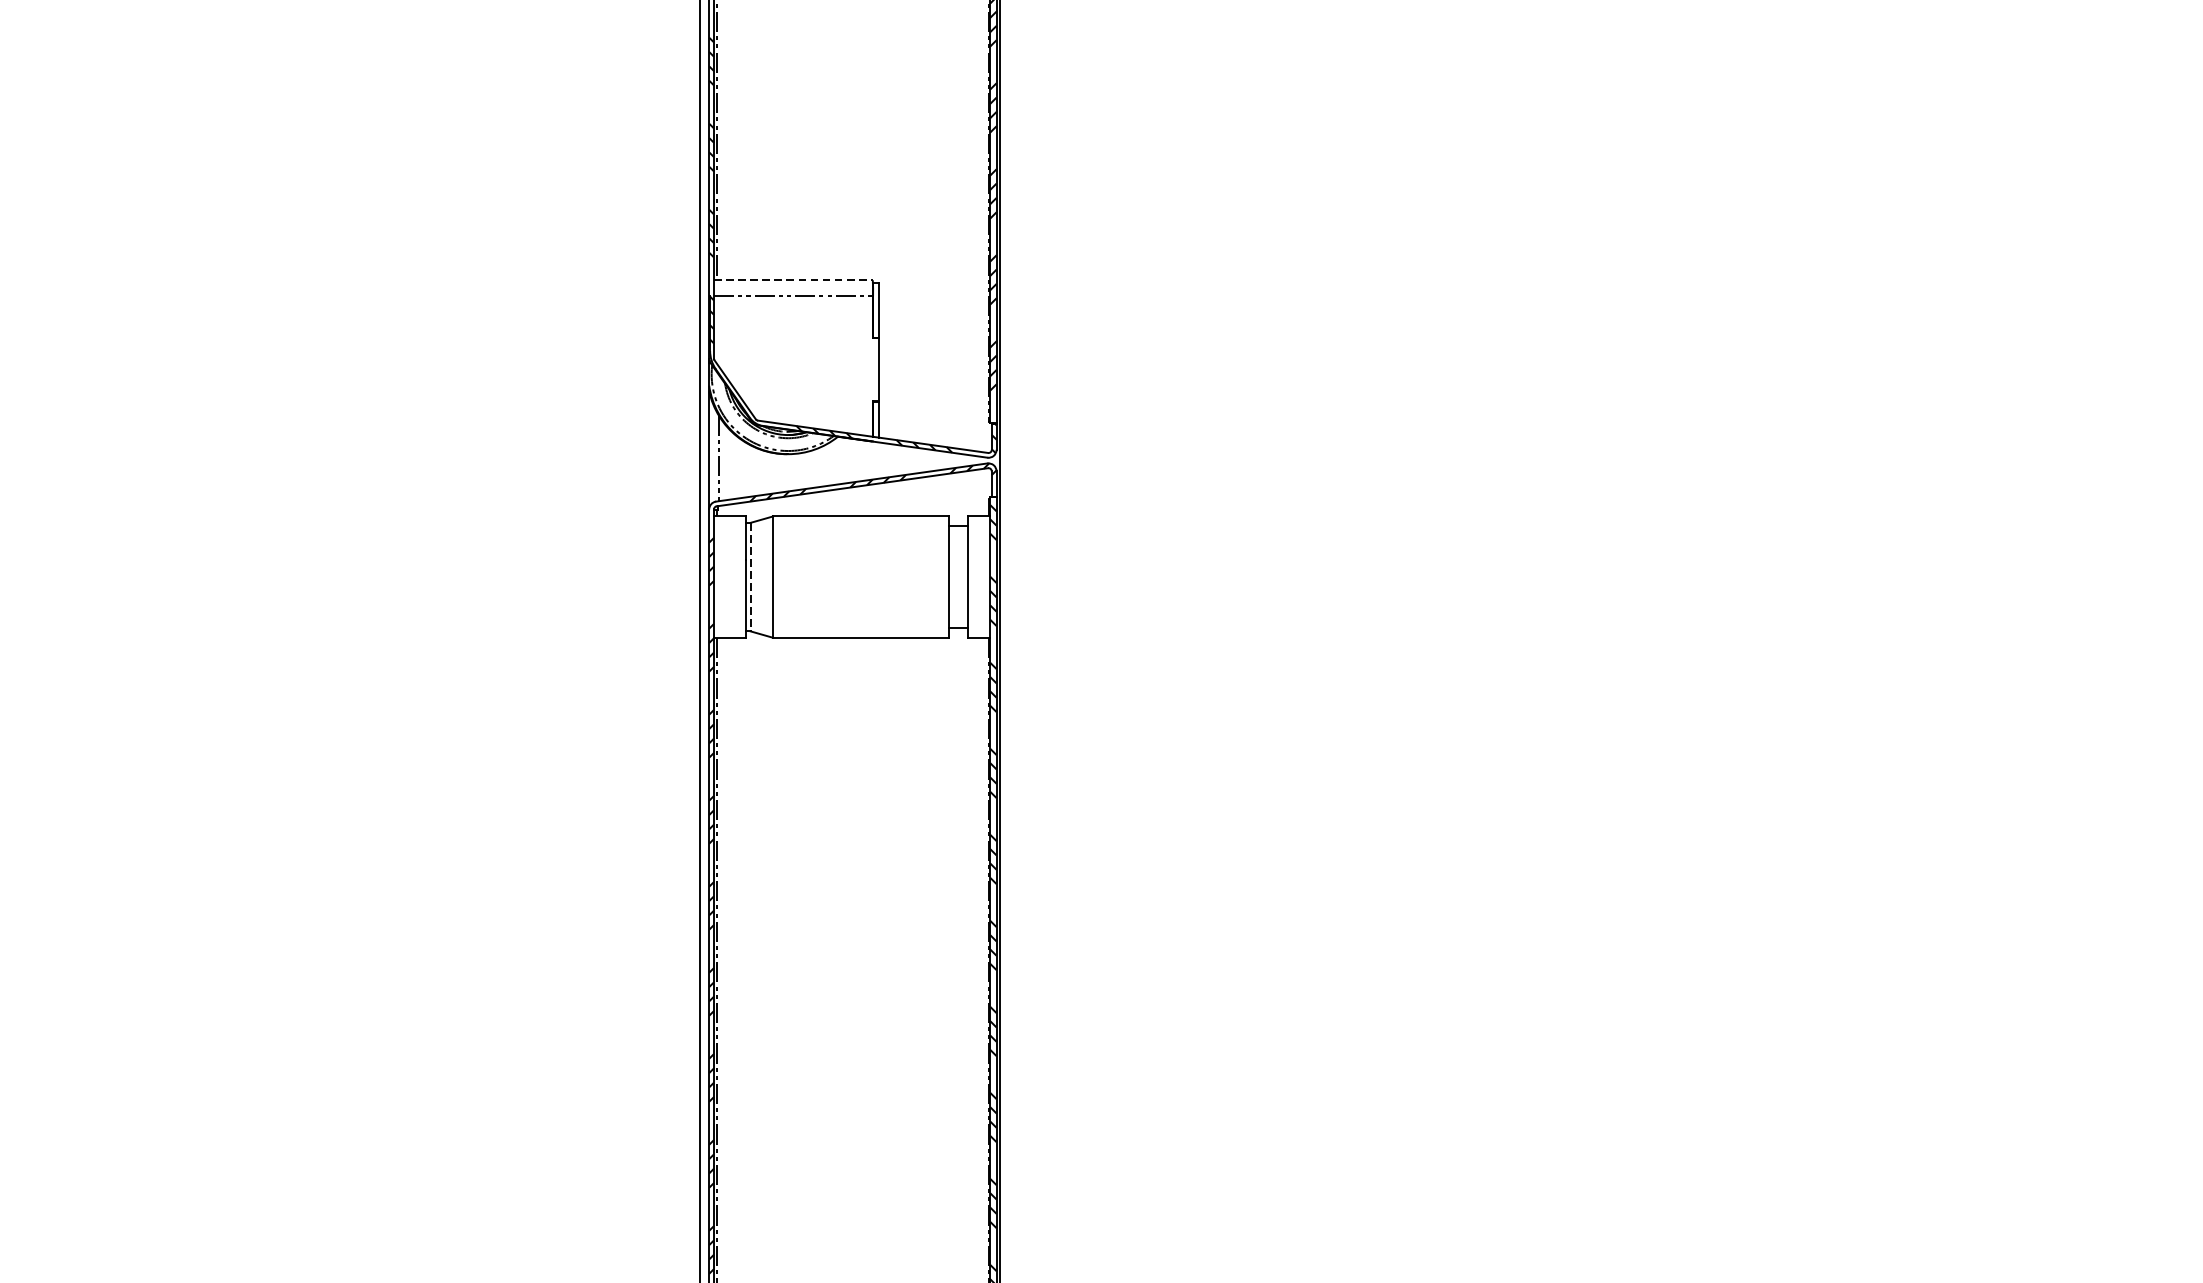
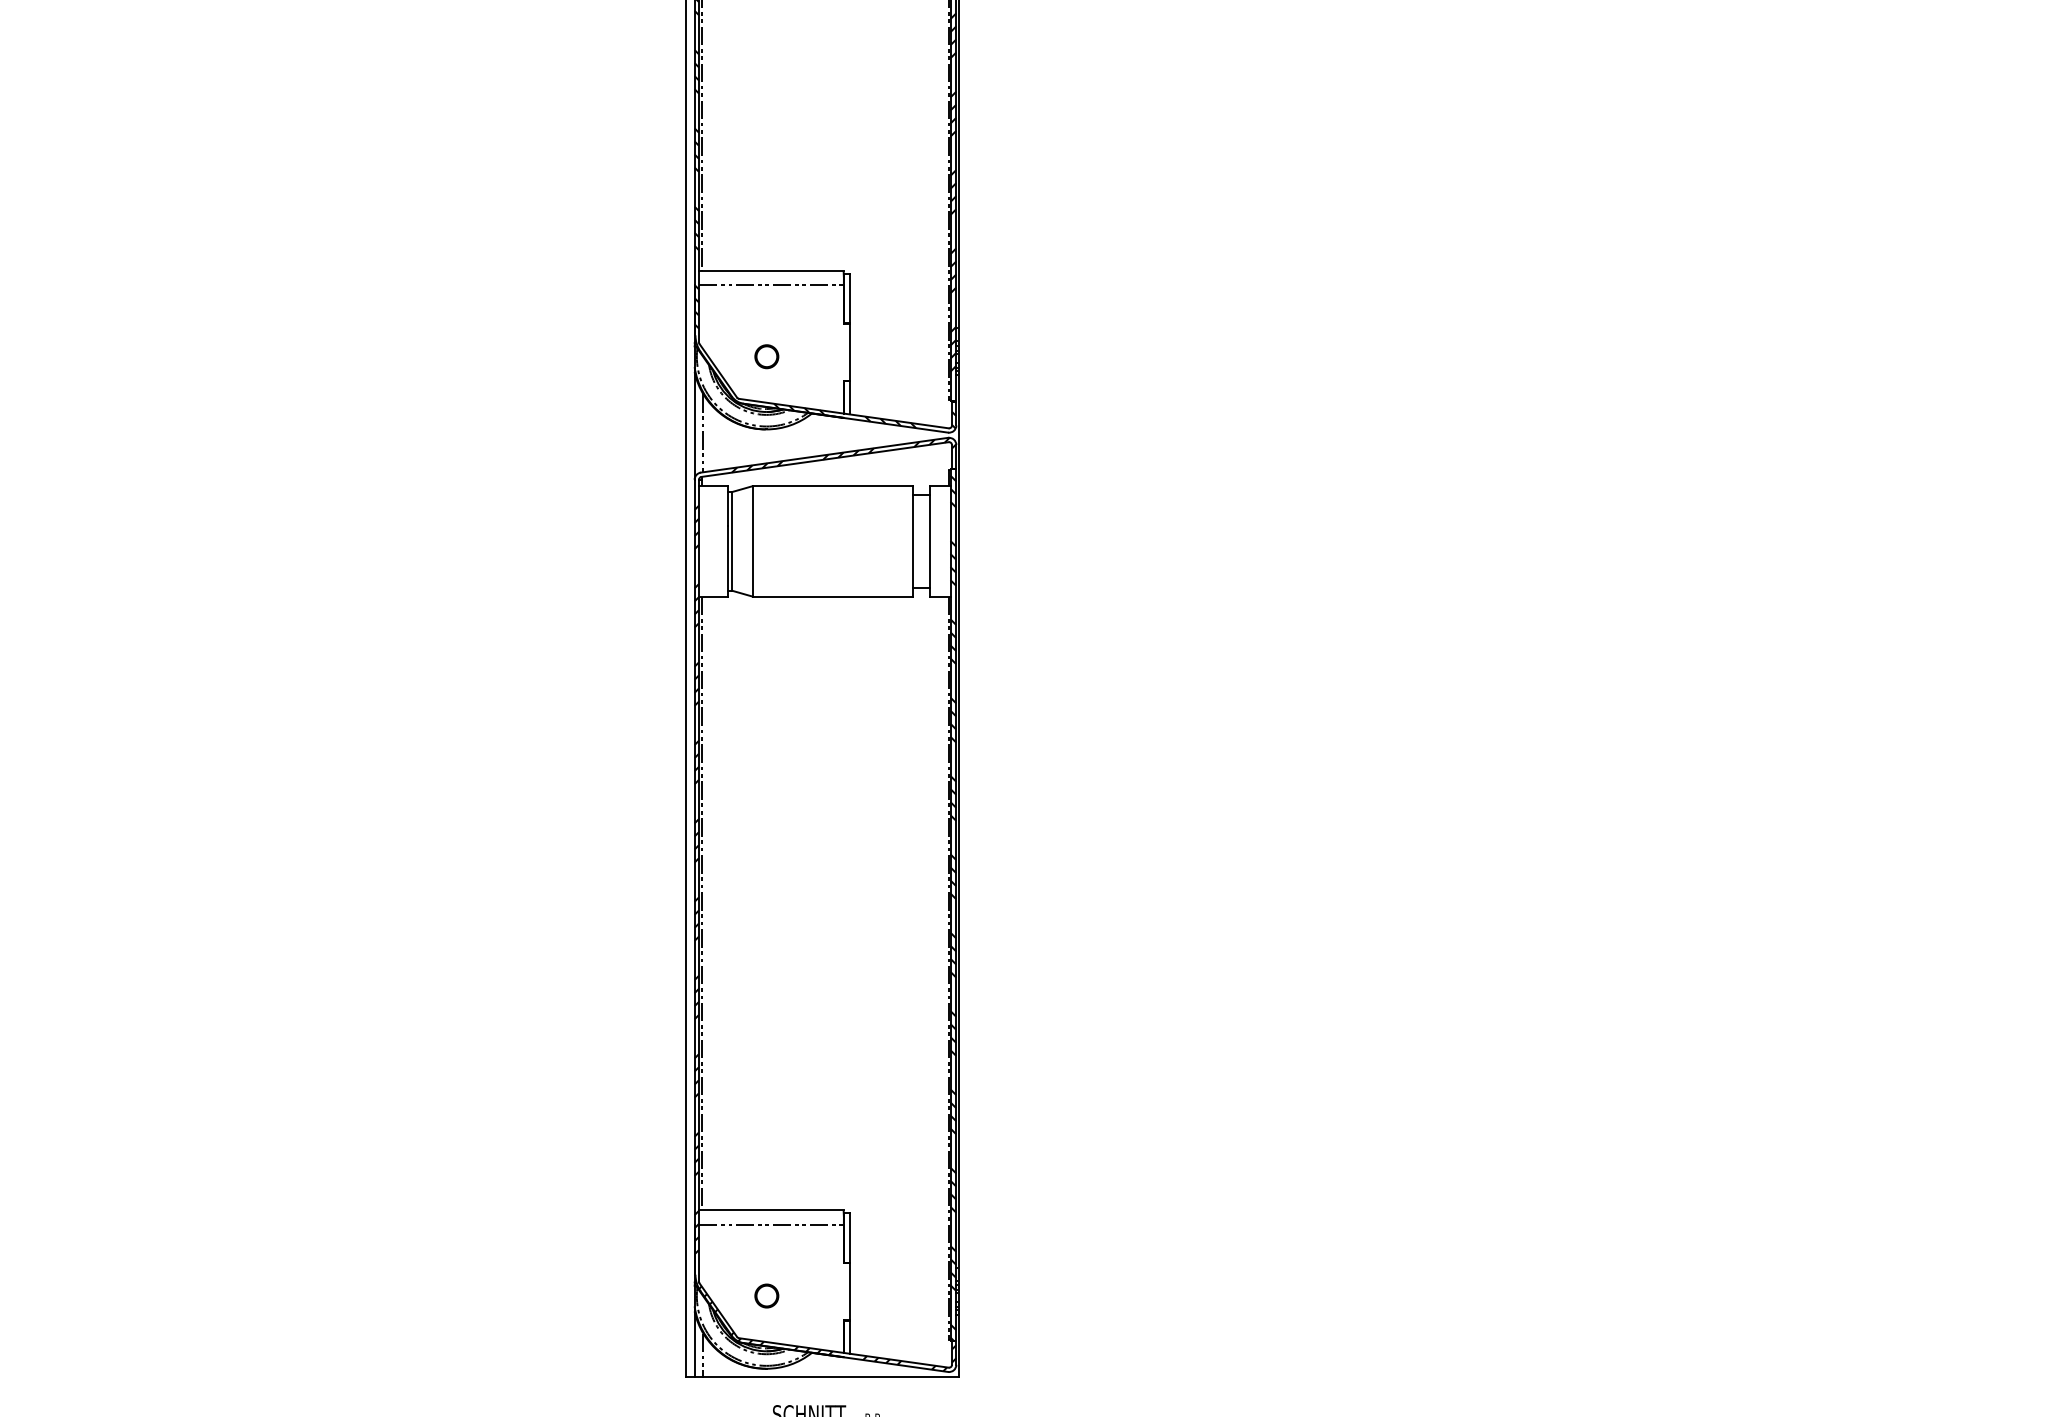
line: (793, 279) -> (771, 270), dashed -> solid
circle: (788, 374) -> (766, 356), added
line: (750, 577) -> (732, 541), dashed -> solid

